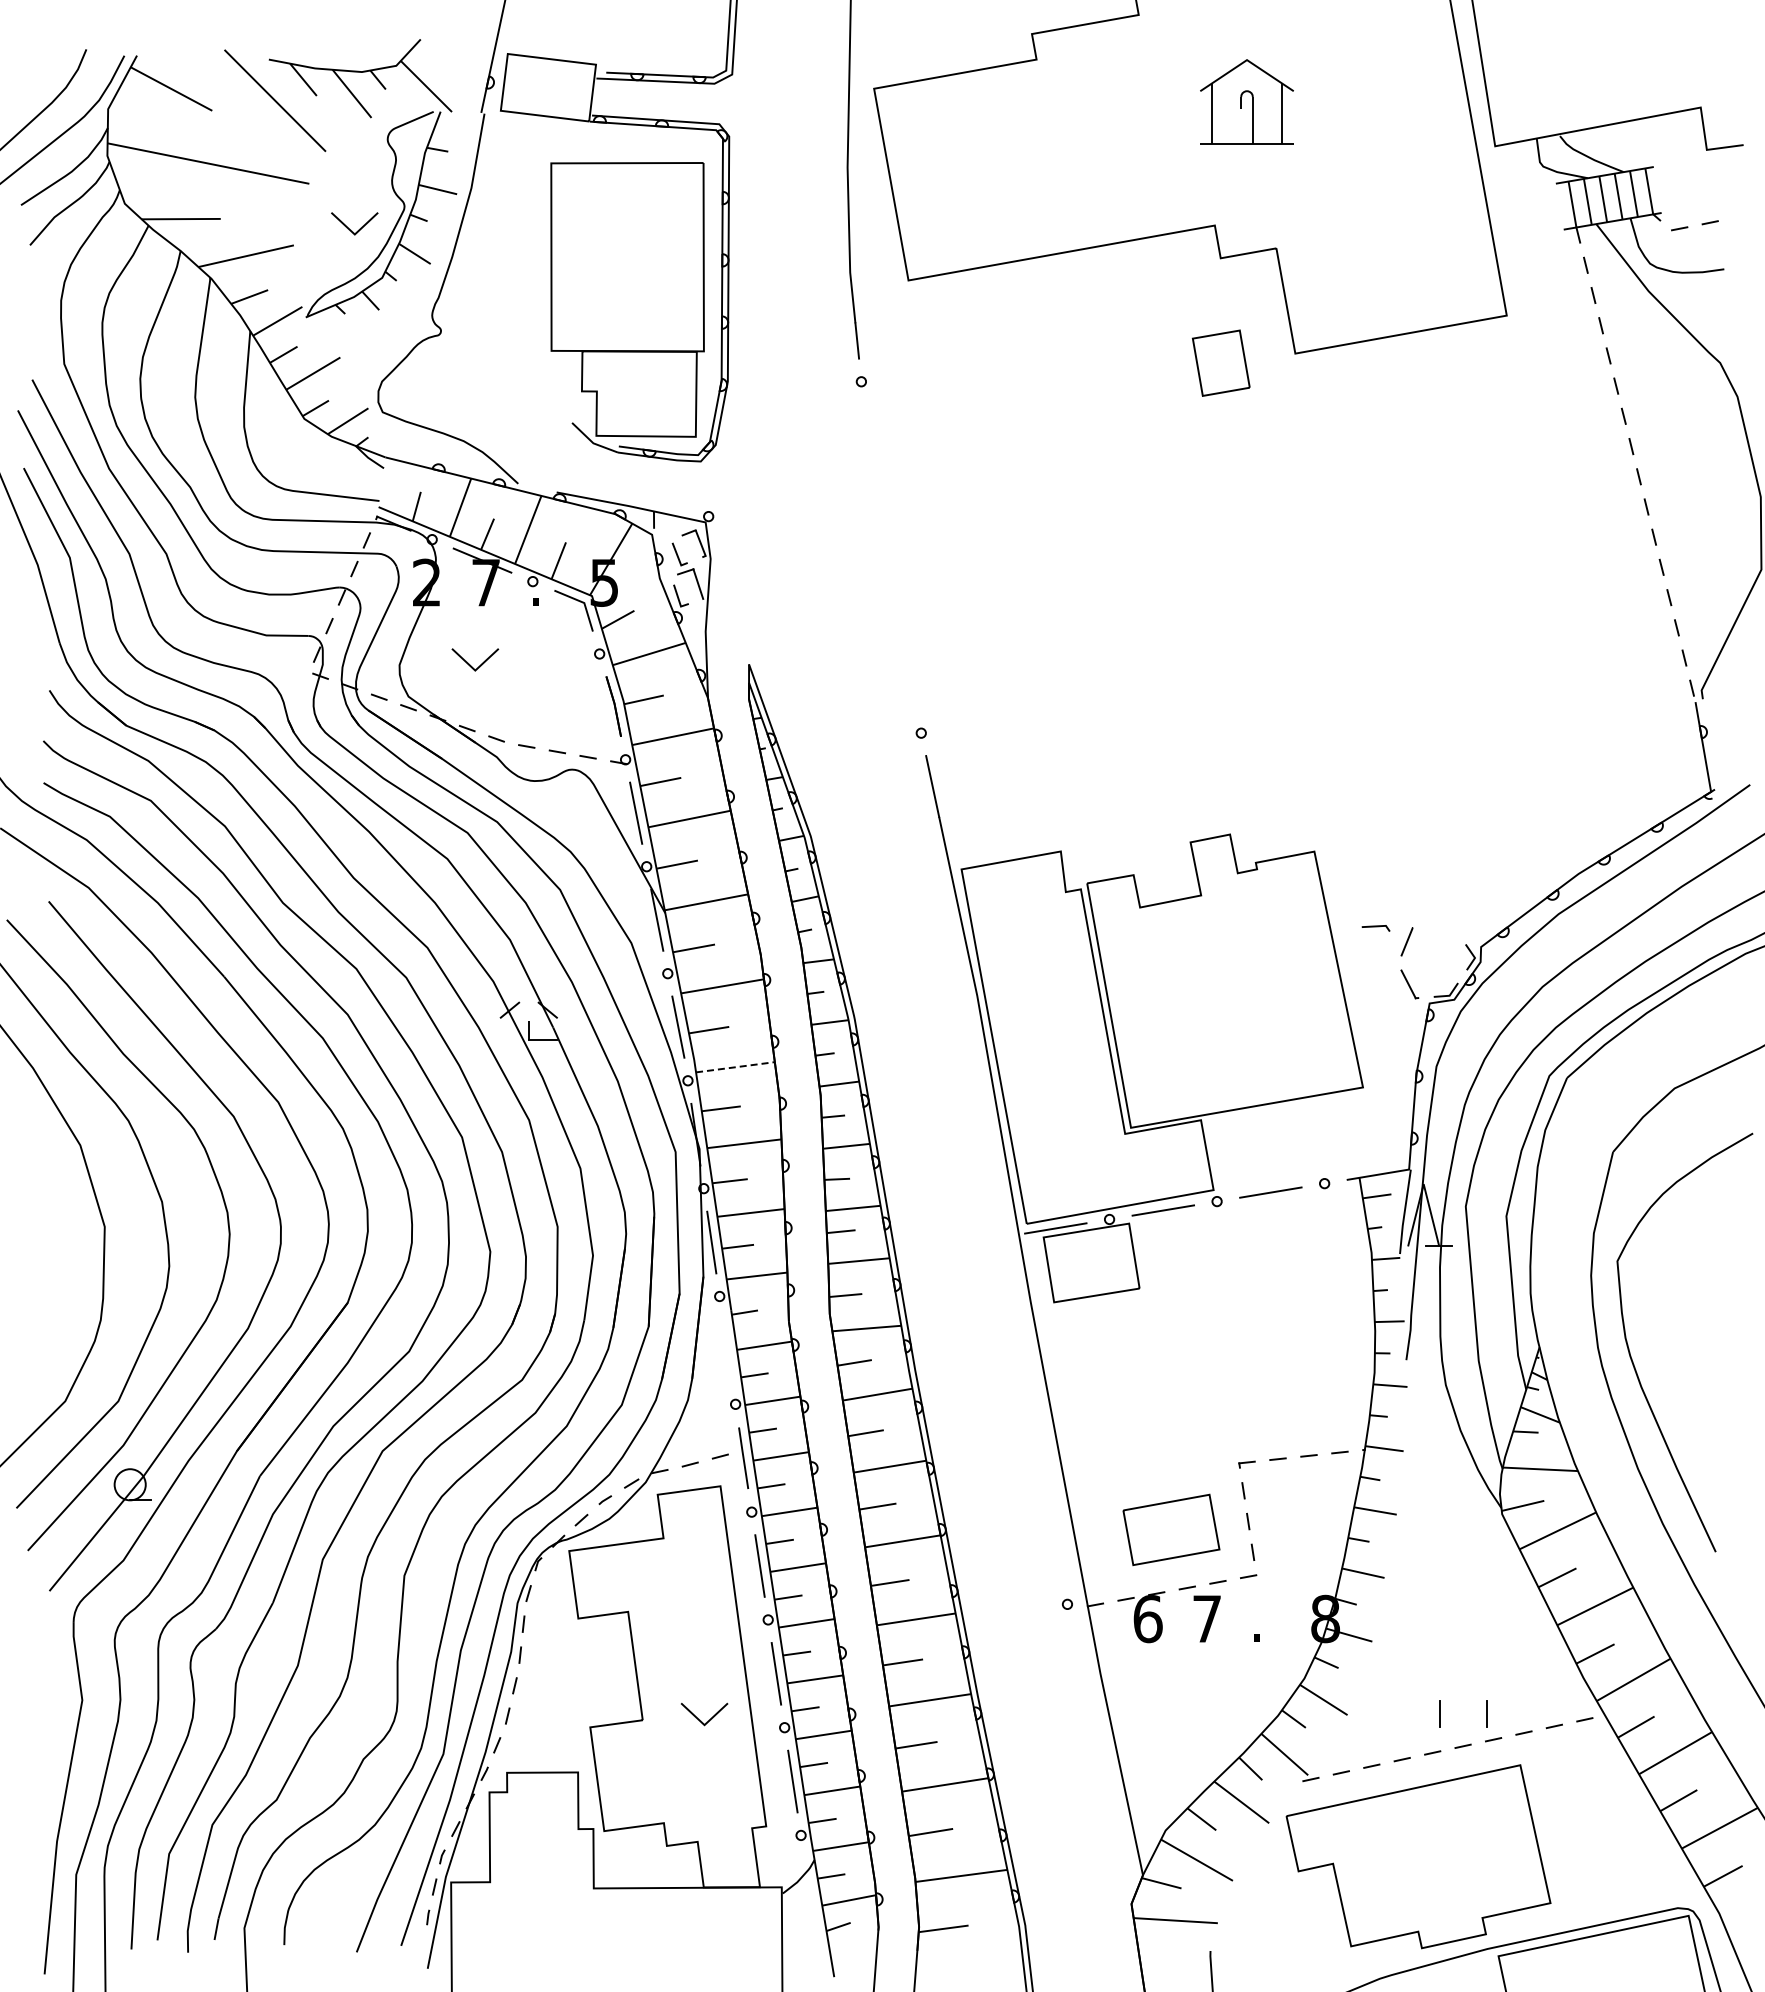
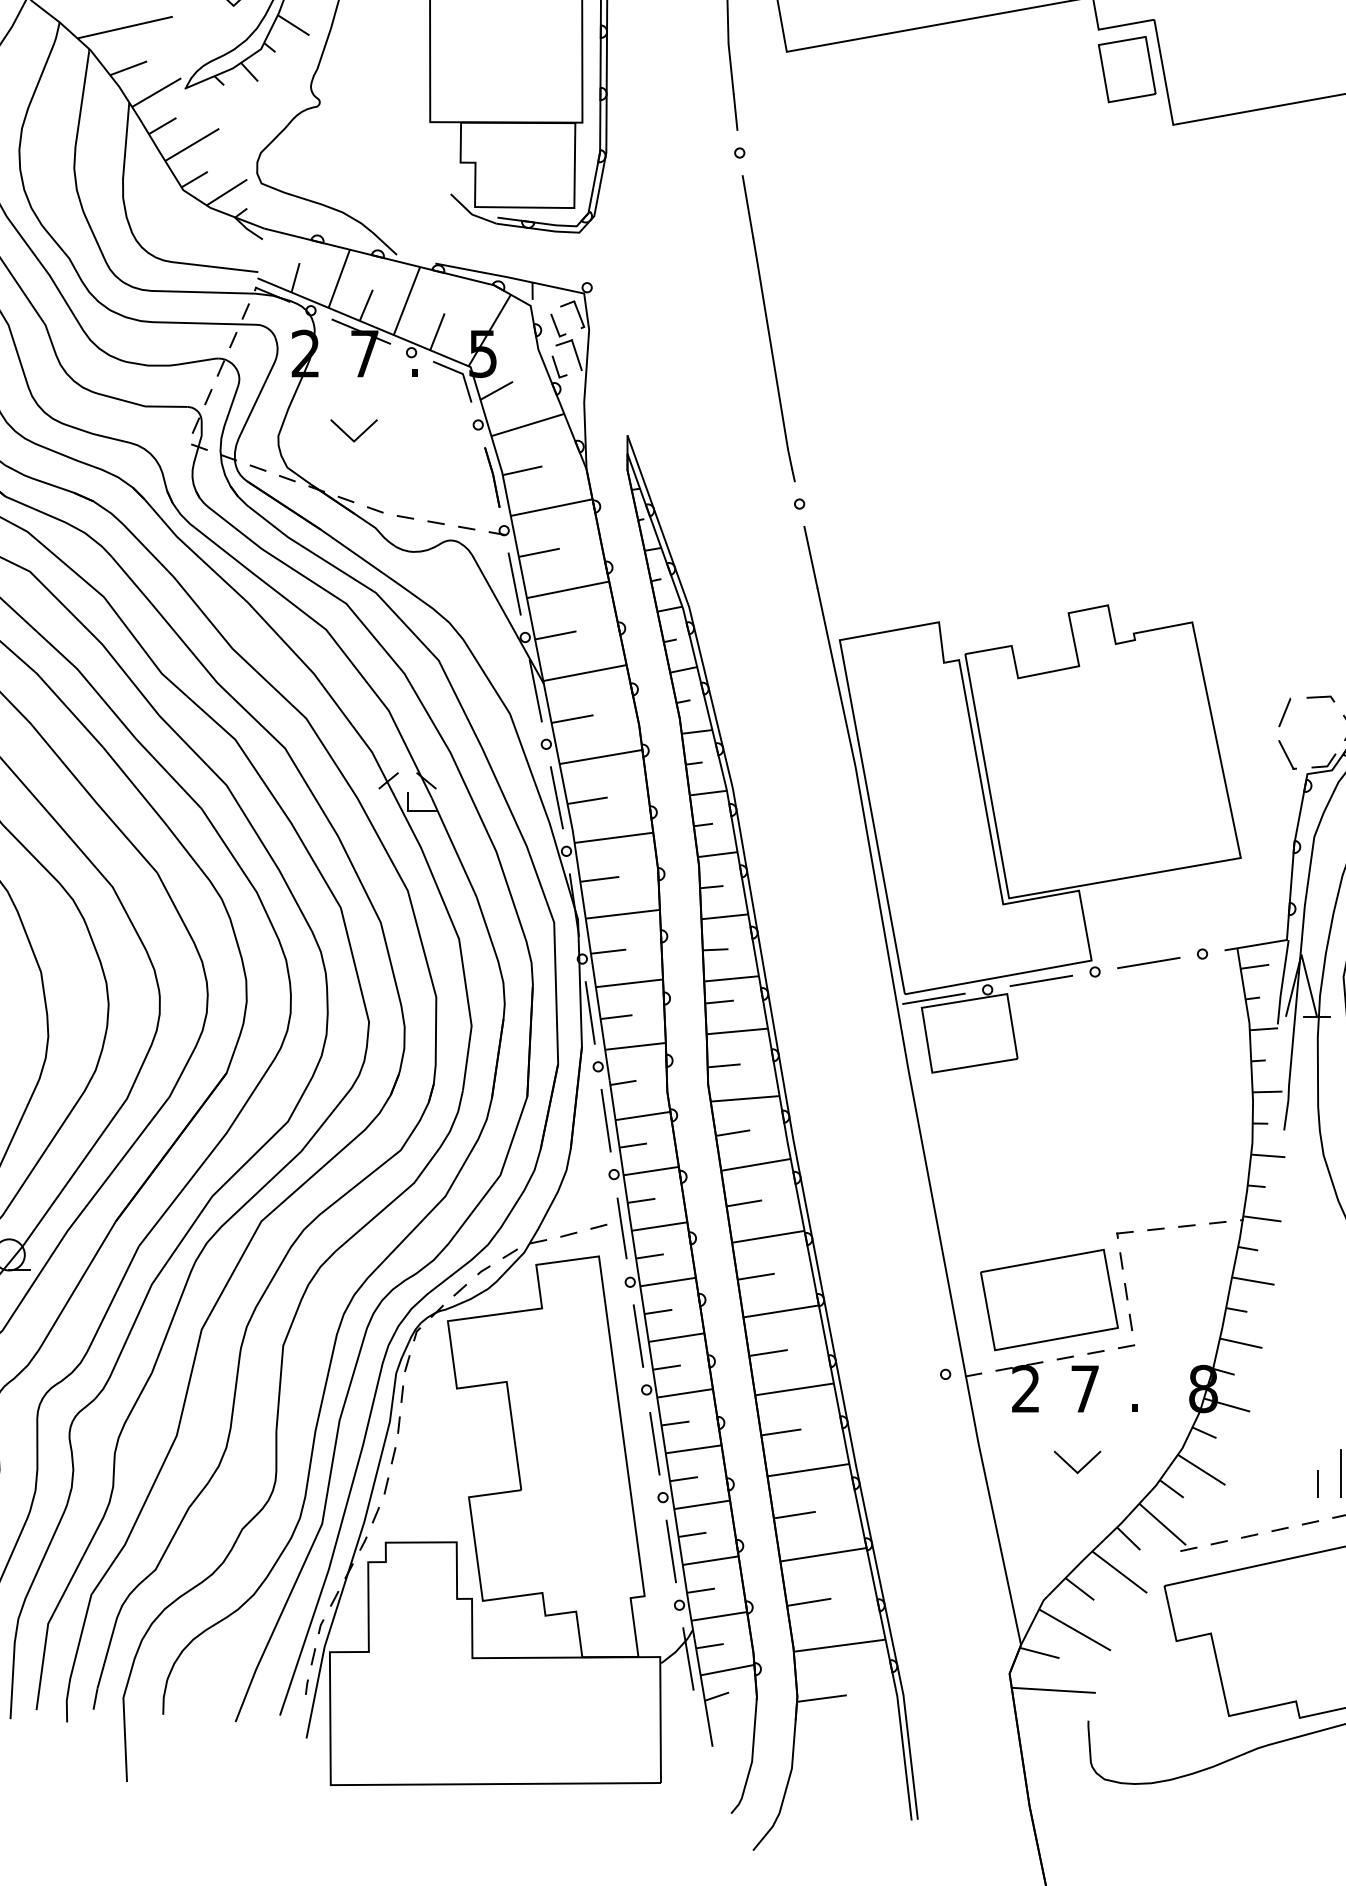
part: (1220, 362) -> (1126, 68), moved
part: (890, 557) -> (768, 328), added
line: (1375, 927) -> (1320, 698), moved
line: (735, 1067) -> (613, 838), dashed -> solid
line: (727, 1350) -> (605, 1120), added
part: (1171, 1529) -> (1049, 1299), size x1.43
text: (1147, 1618) -> (1025, 1388), 6 -> 2
line: (1463, 1703) -> (1341, 1473), added
line: (701, 1720) -> (1074, 1468), moved
line: (809, 1888) -> (687, 1658), added

